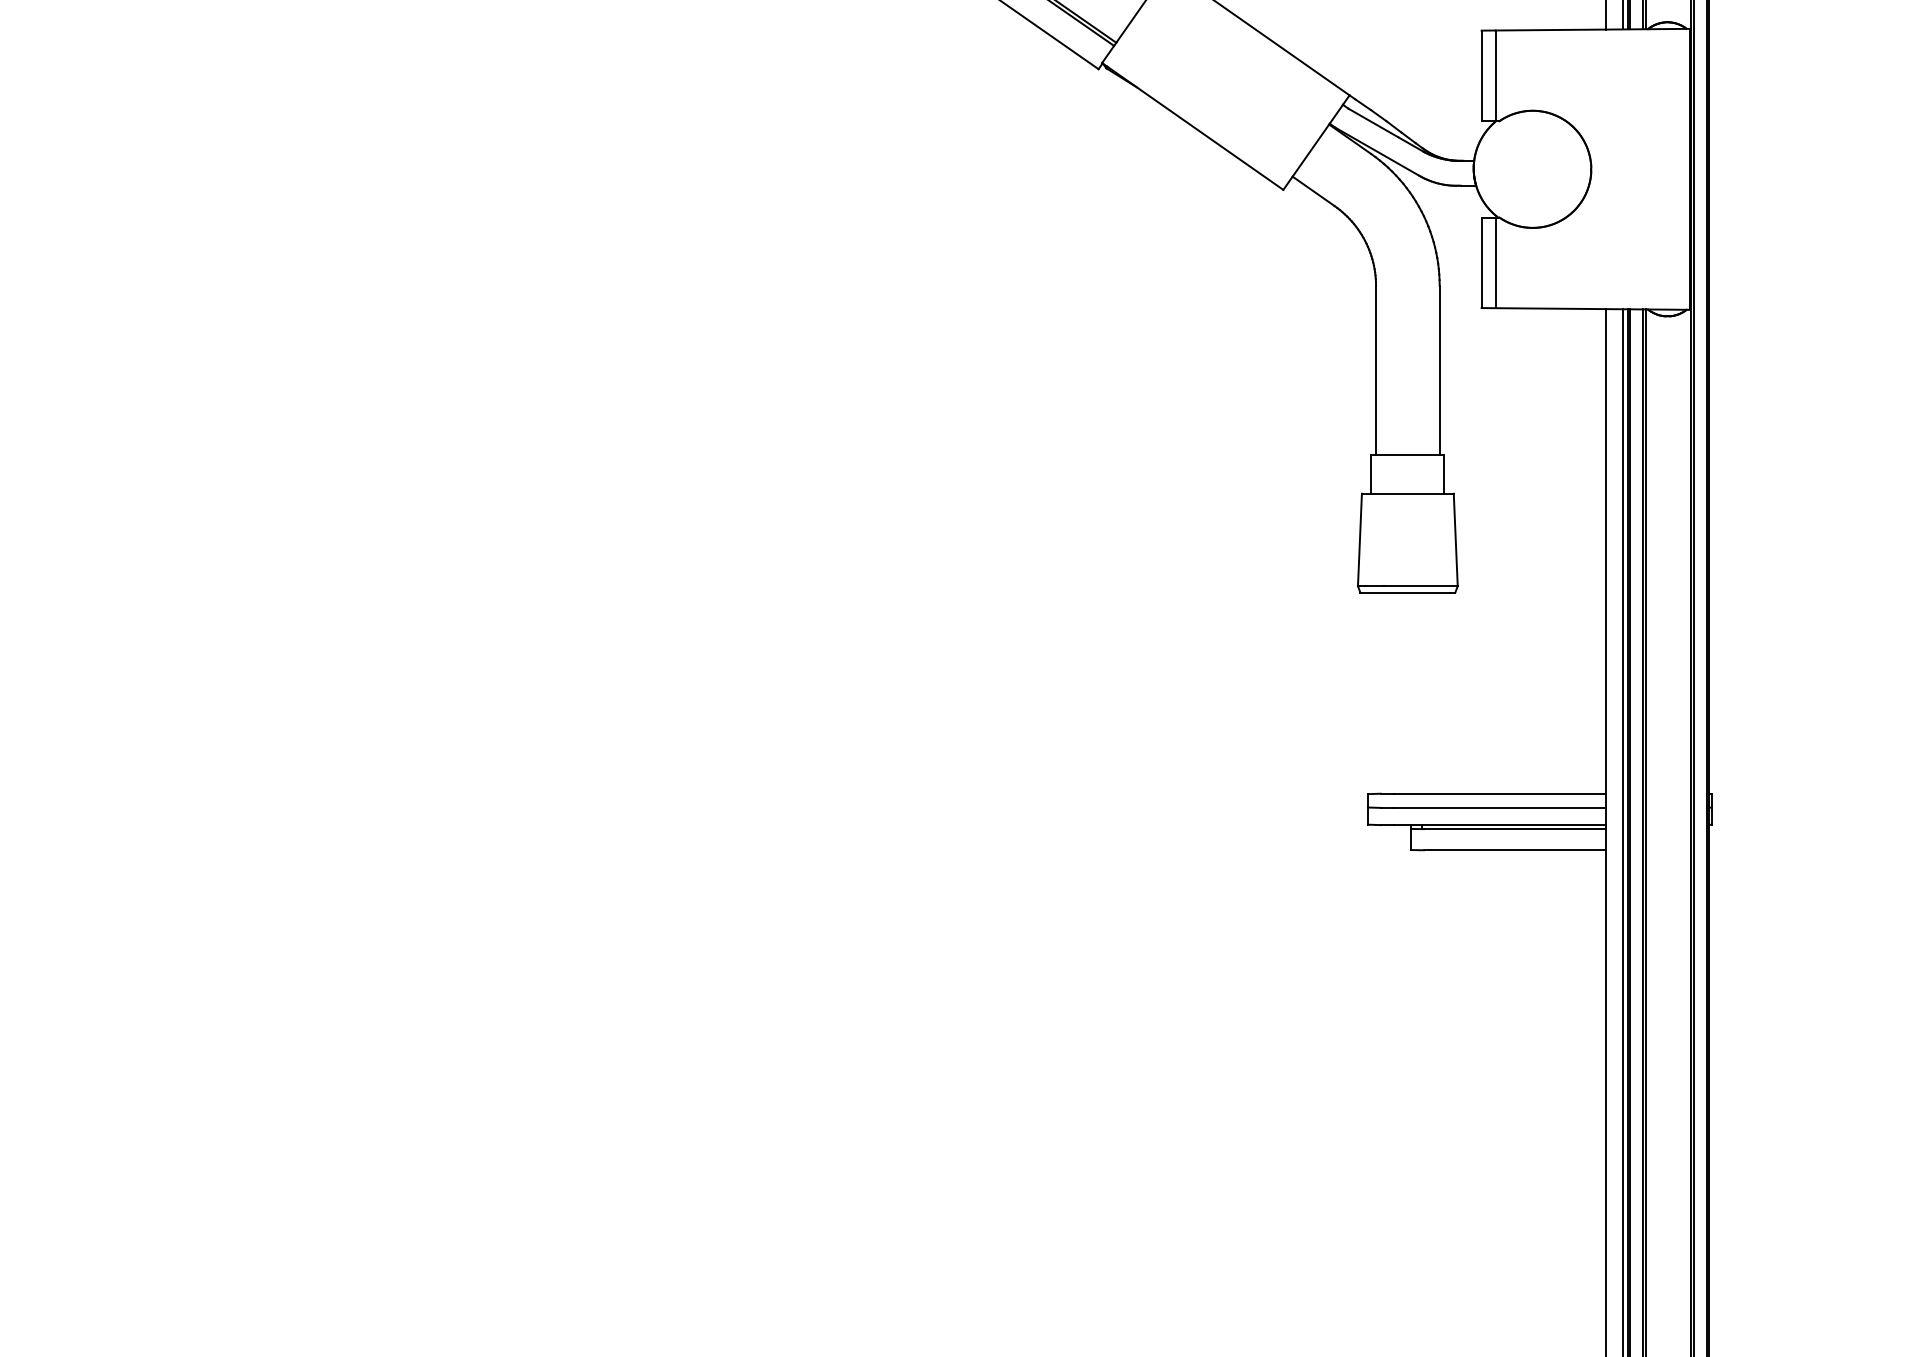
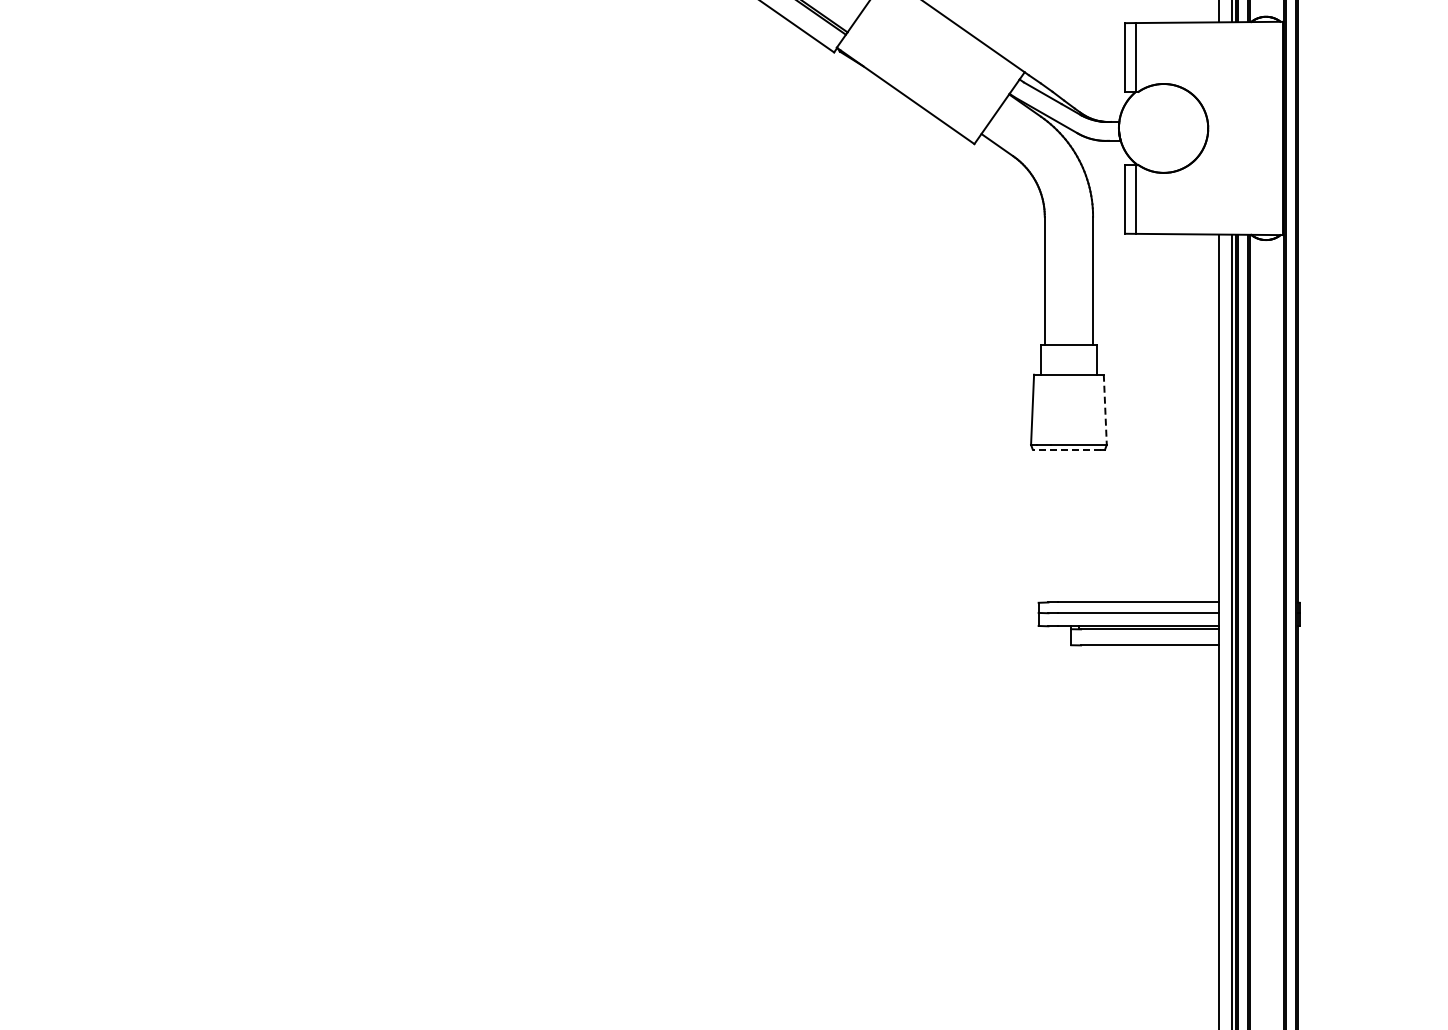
line: (1456, 540) -> (1105, 410), solid -> dashed
line: (1404, 592) -> (1066, 449), solid -> dashed

